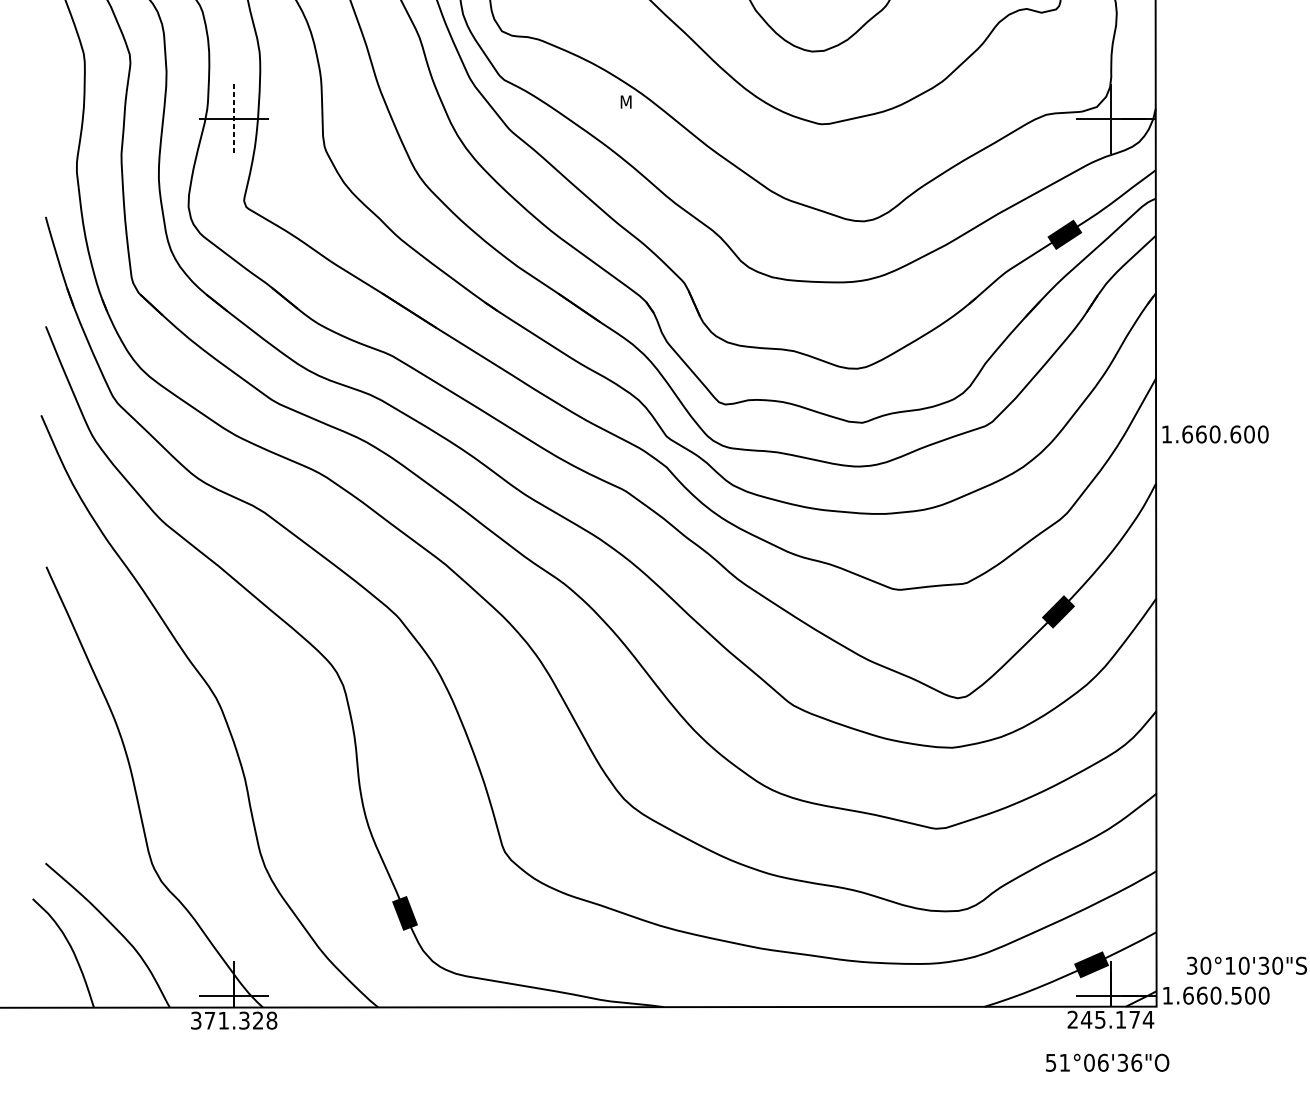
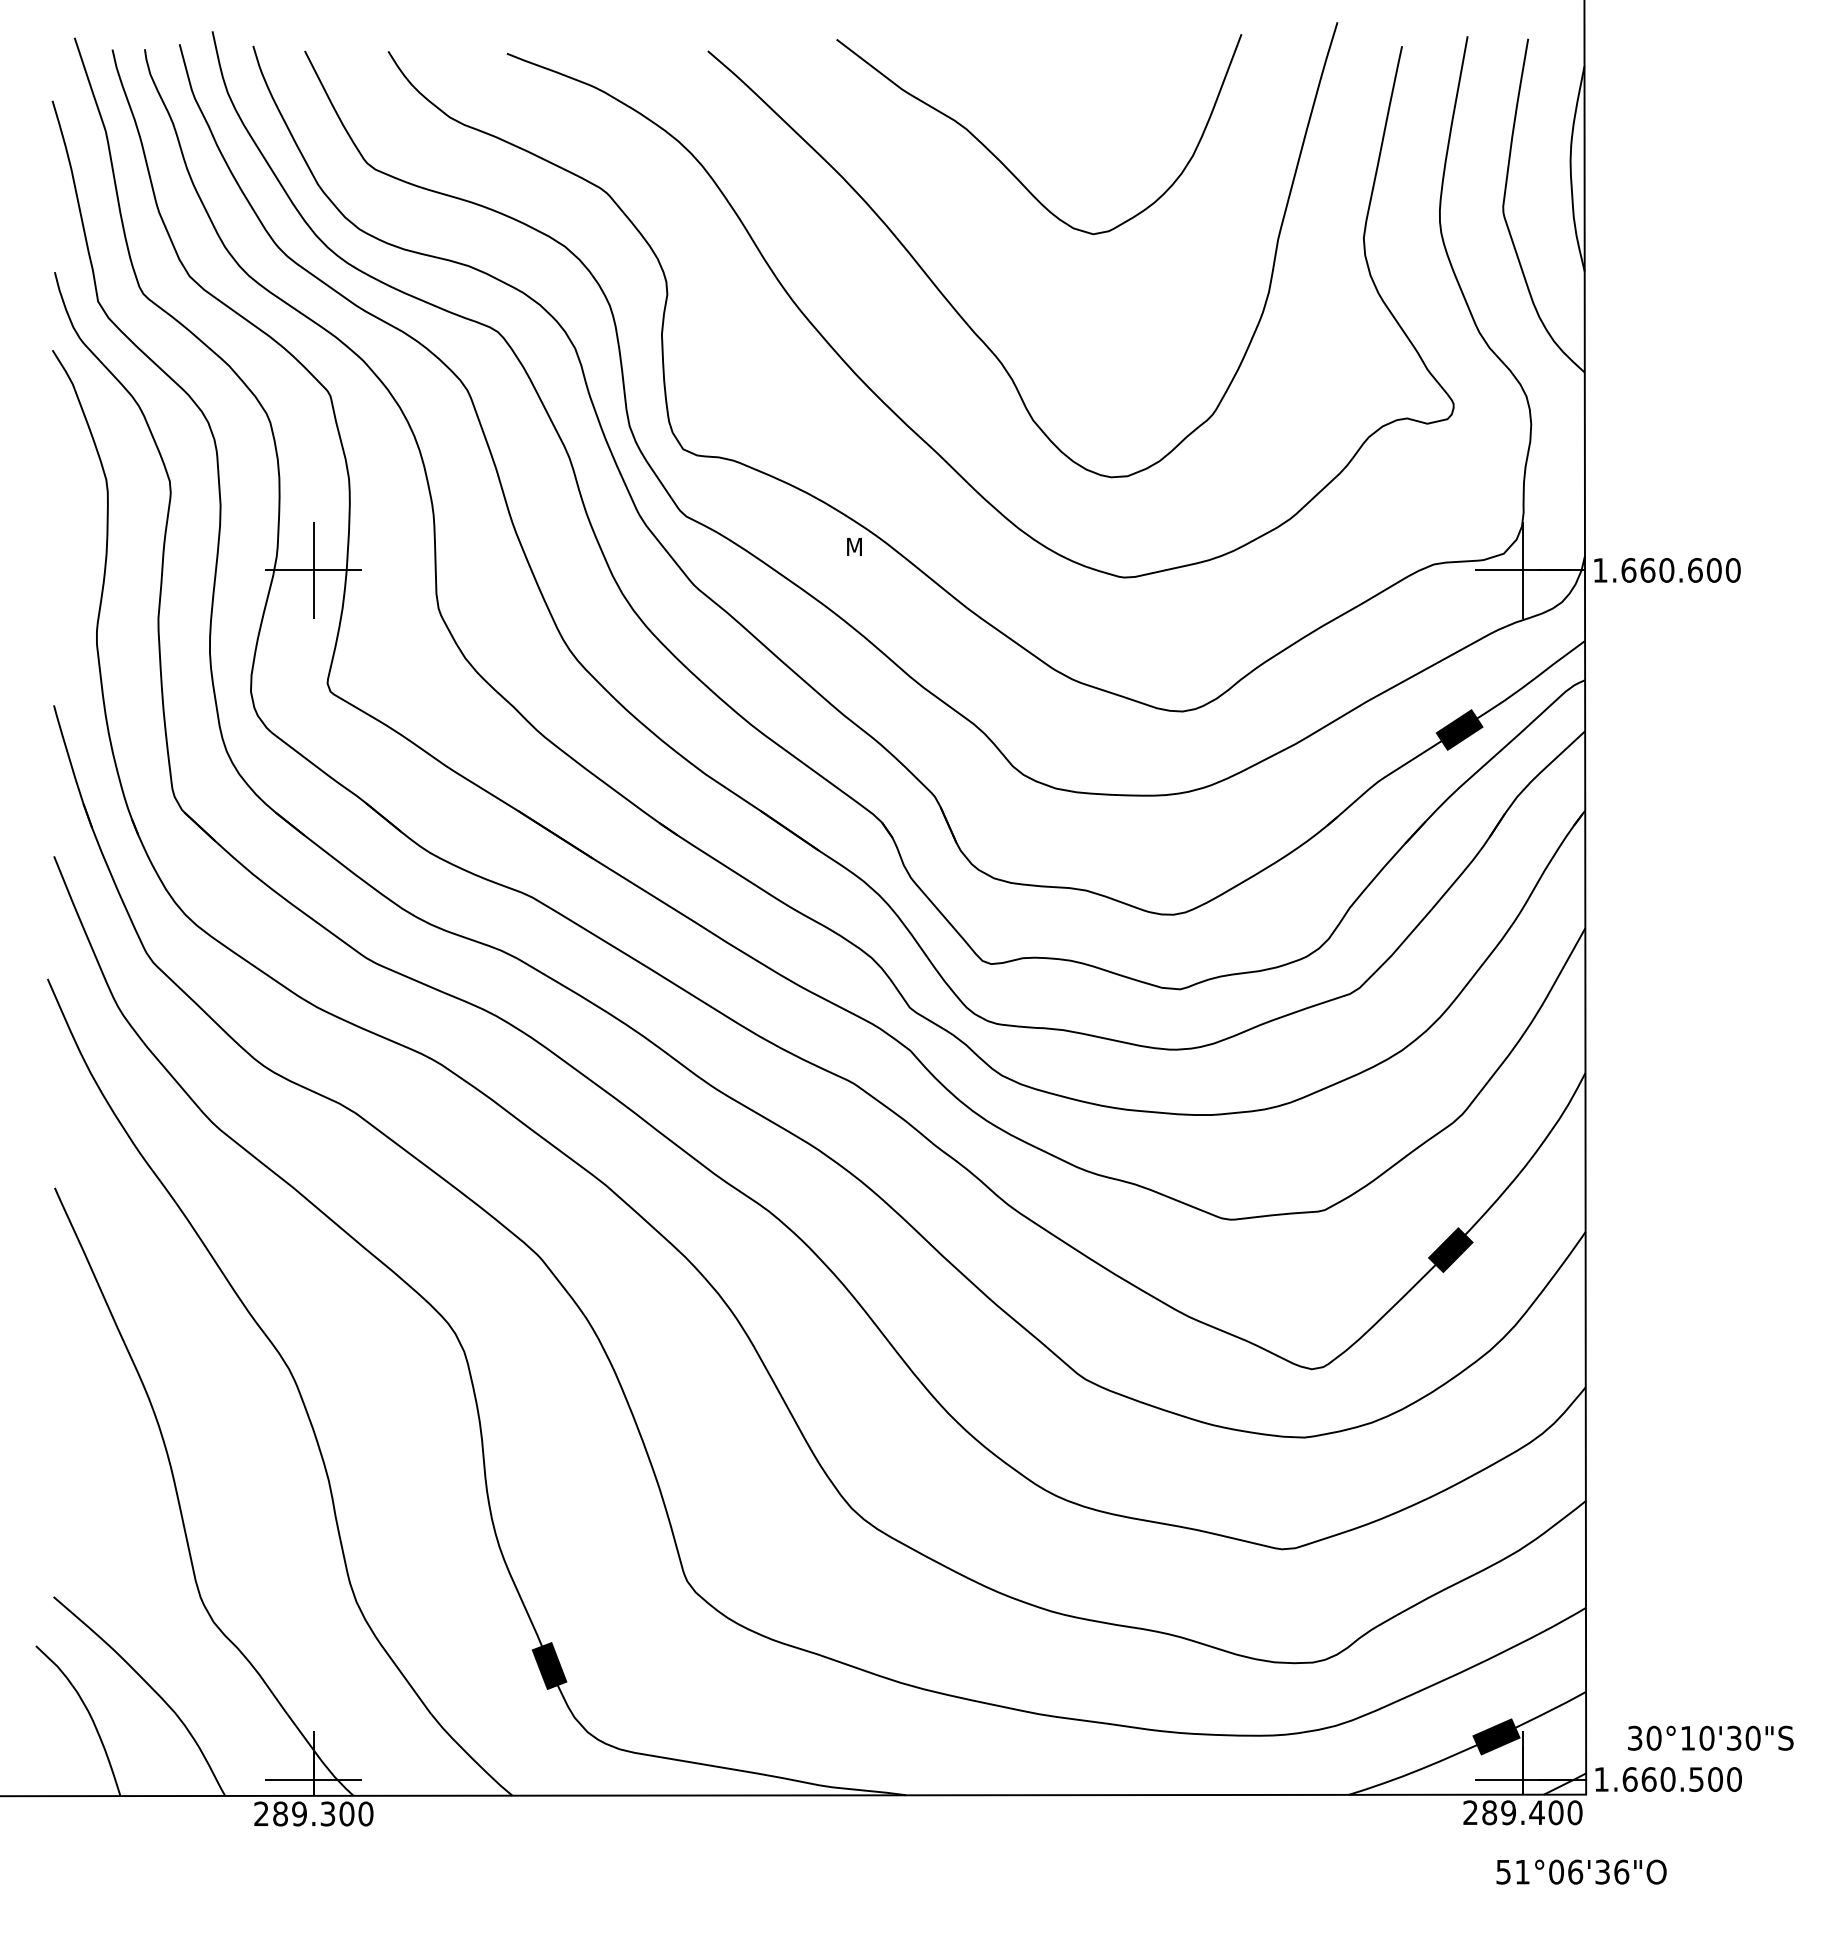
line: (233, 119) -> (313, 570), dashed -> solid
text: (1215, 434) -> (1667, 570), moved
text: (1116, 1019) -> (1531, 1812), 245.174 -> 289.400
text: (233, 1020) -> (313, 1813), 371.328 -> 289.300
text: (1107, 1062) -> (1581, 1871), moved

